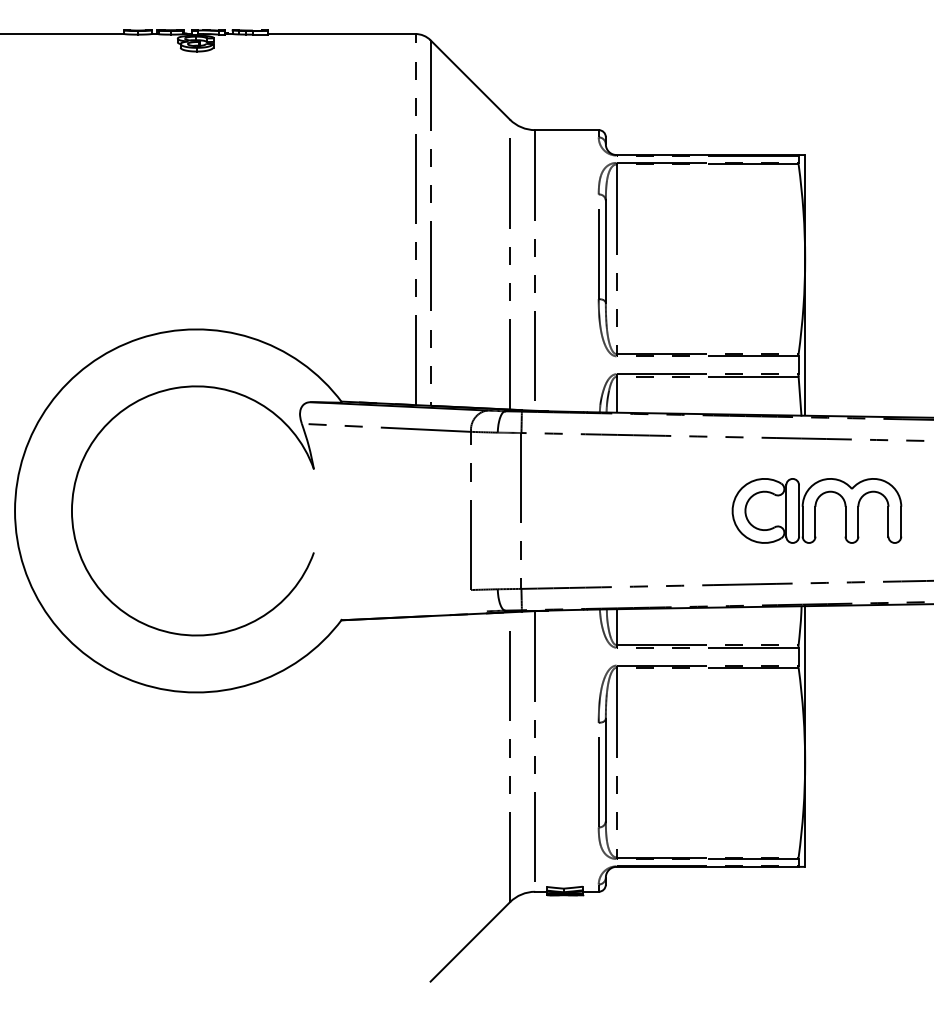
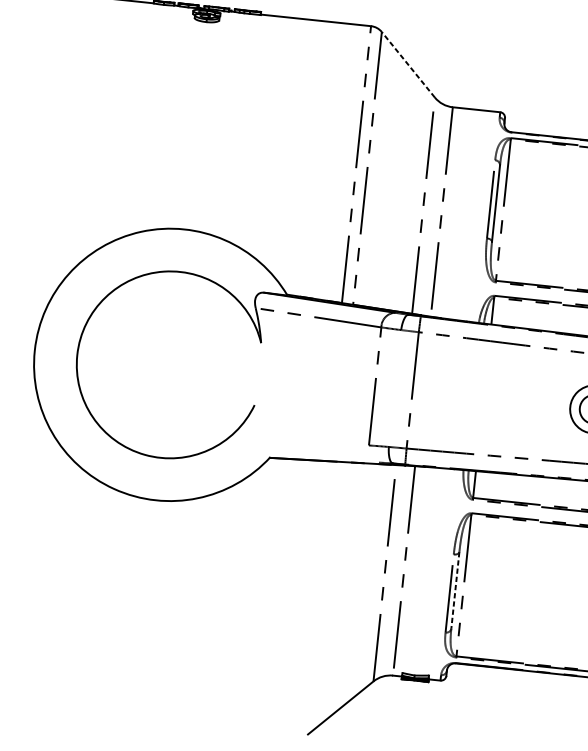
line: (469, 79) -> (407, 64), solid -> dashed
line: (605, 770) -> (455, 590), solid -> dashed

